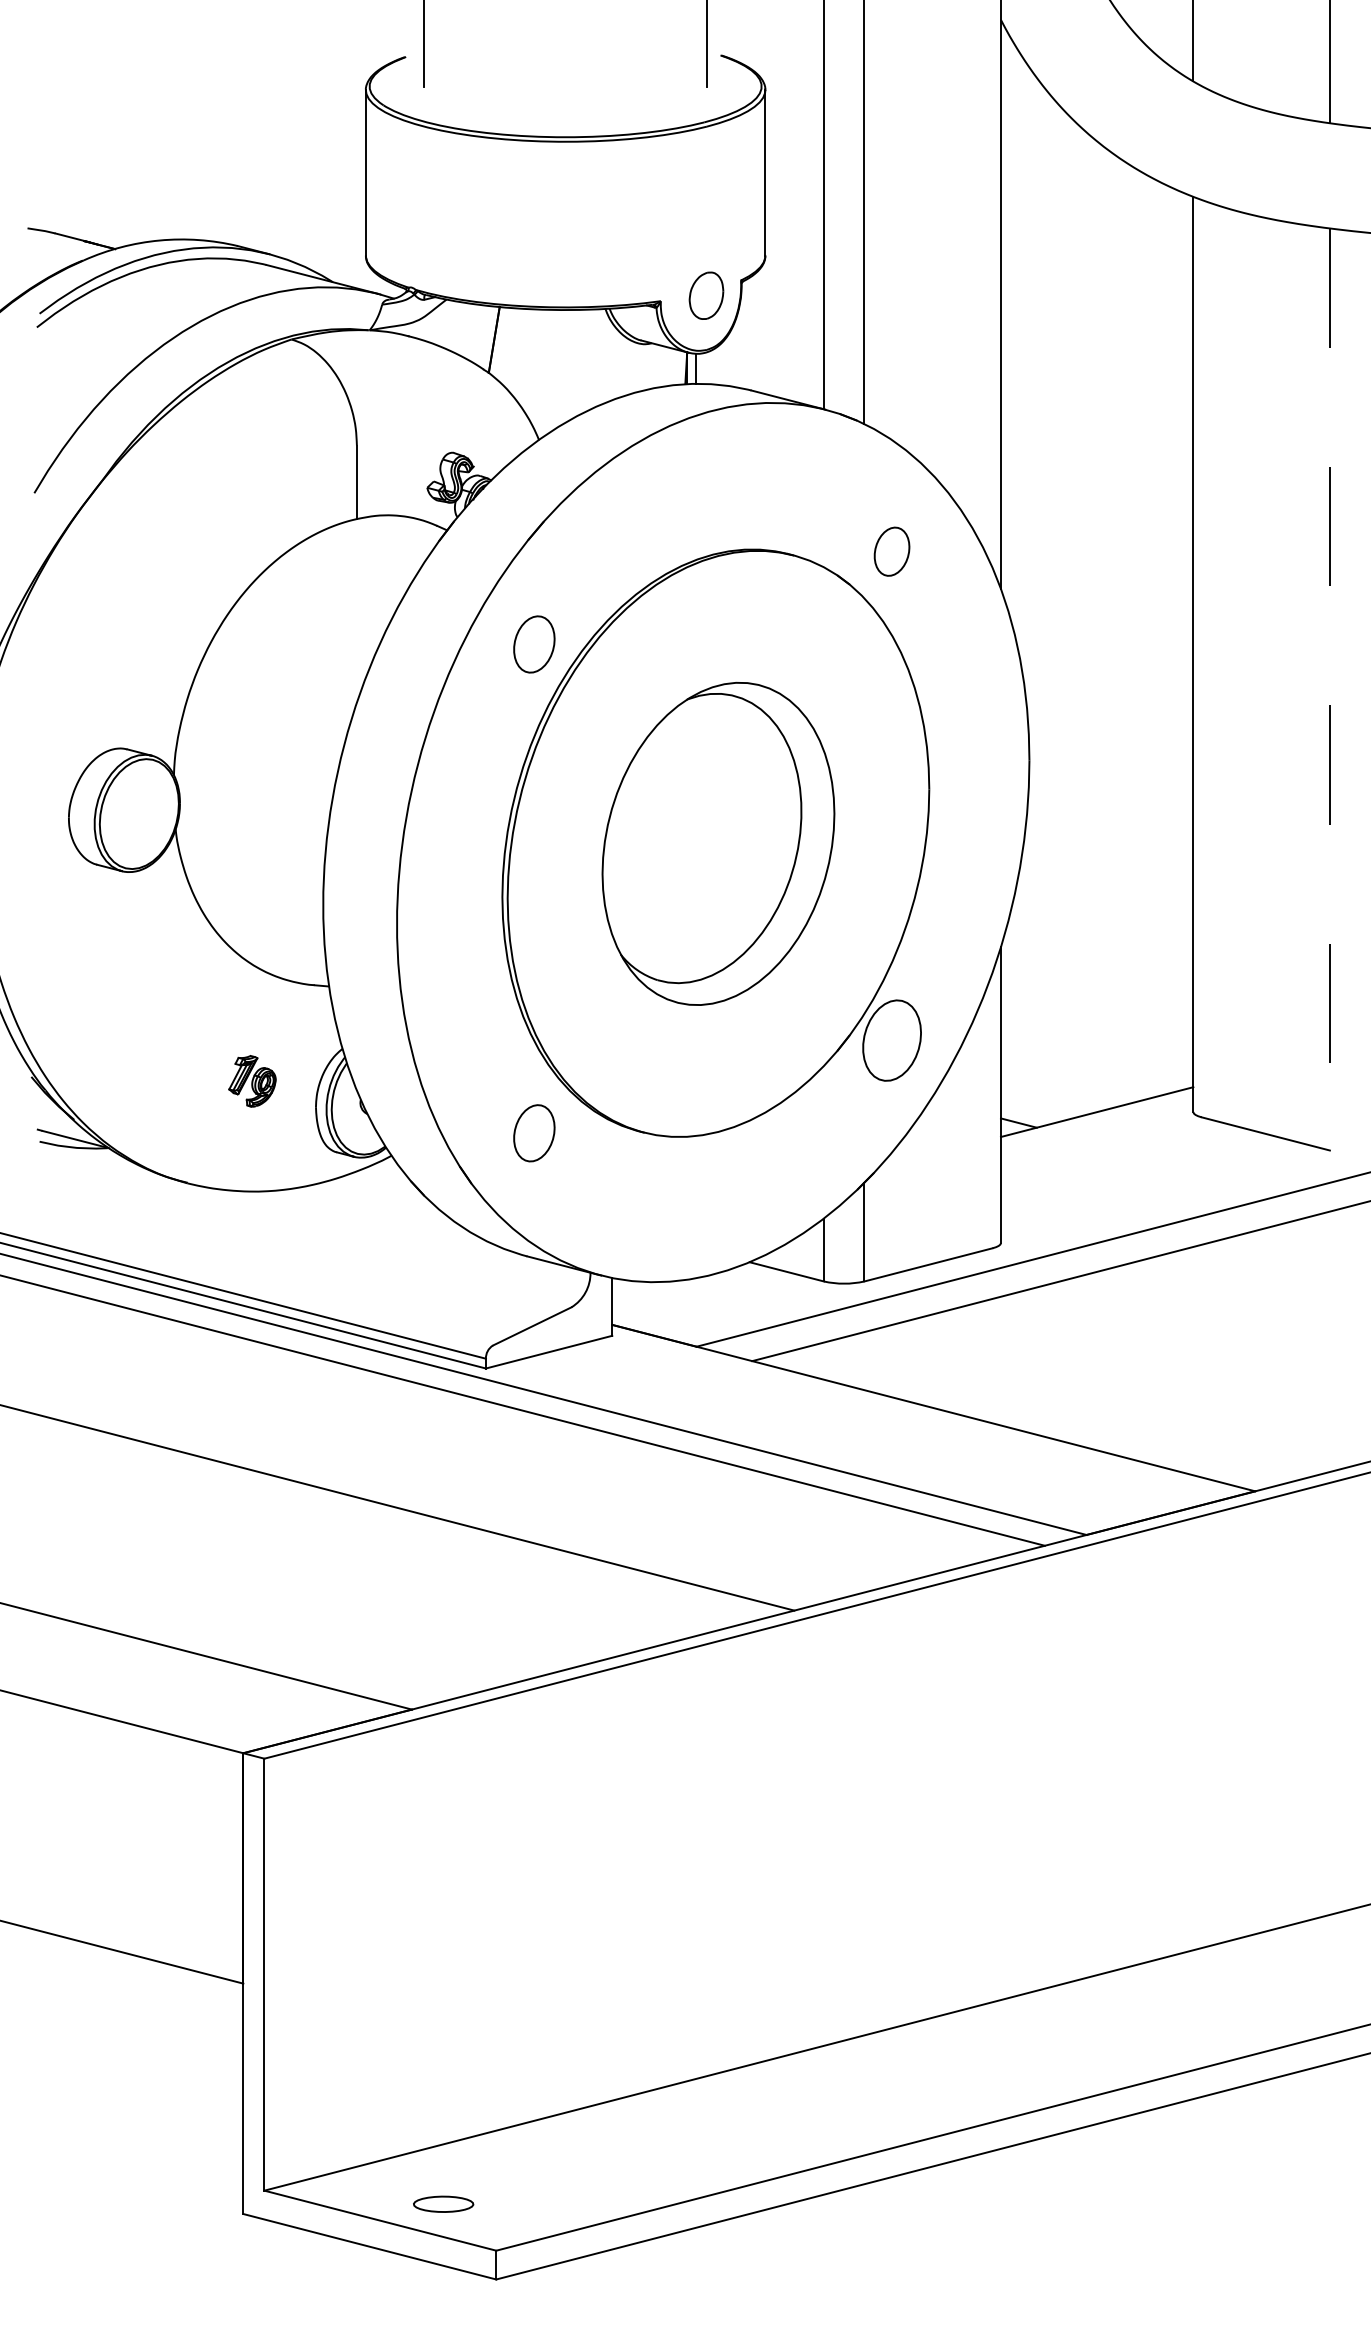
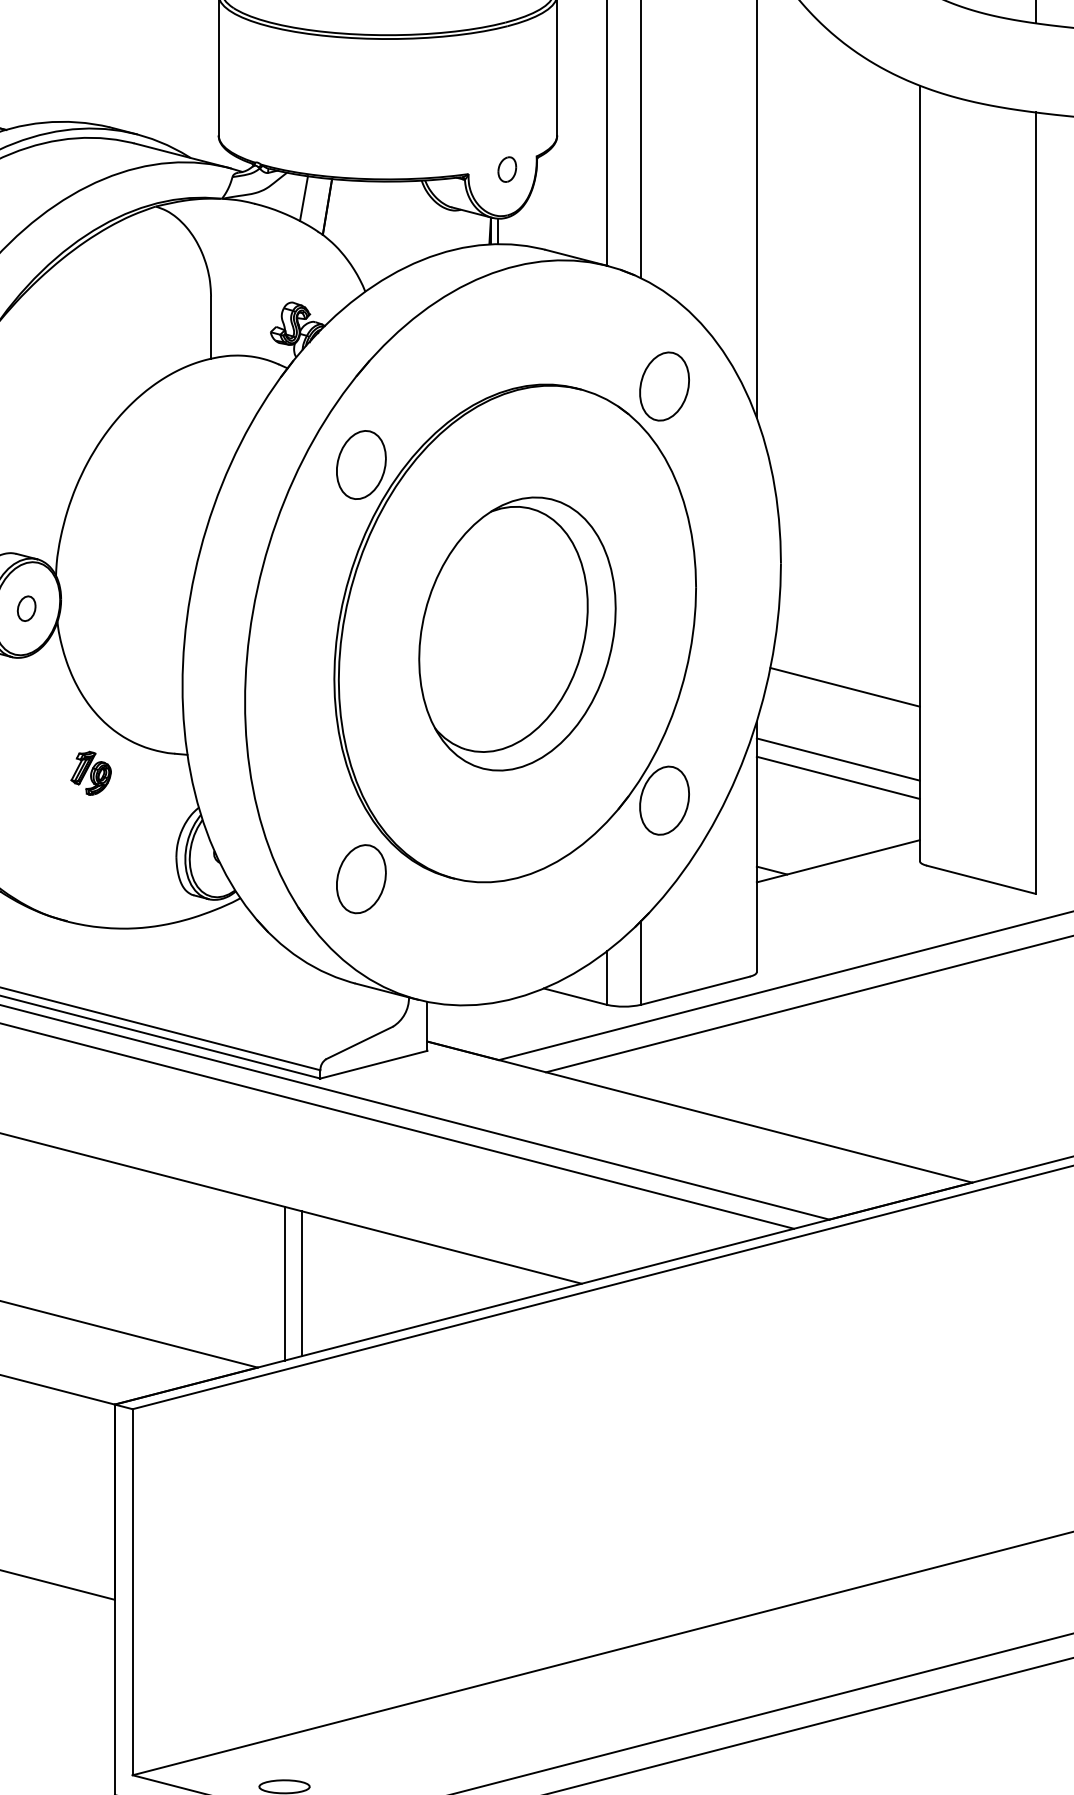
part: (706, 295) -> (507, 169), size x0.62
line: (466, 329) -> (303, 198), added
part: (891, 551) -> (664, 386), size x1.67
part: (534, 644) -> (361, 465), size x1.43
line: (1329, 689) -> (1035, 503), dashed -> solid
part: (139, 813) -> (26, 608), added
line: (1104, 906) -> (844, 687), added
line: (1096, 991) -> (837, 759), added
line: (1096, 1013) -> (837, 777), added
part: (252, 1081) -> (91, 773), moved
part: (534, 1133) -> (361, 879), size x1.43
line: (443, 1610) -> (284, 1283), added
line: (464, 1610) -> (302, 1283), added

